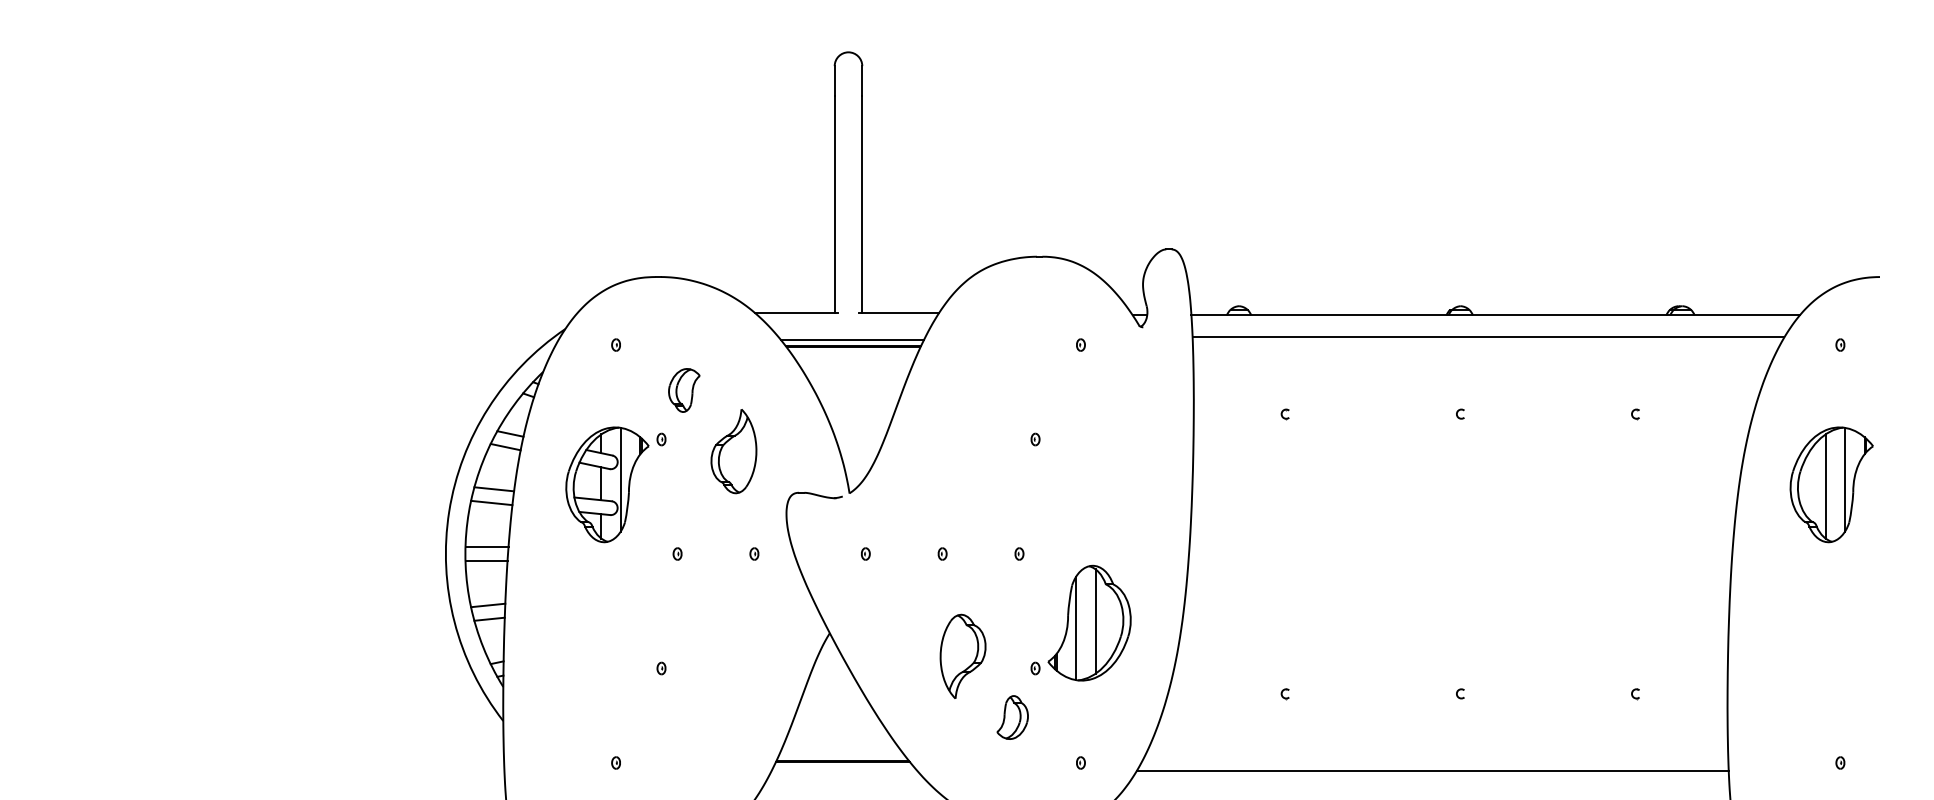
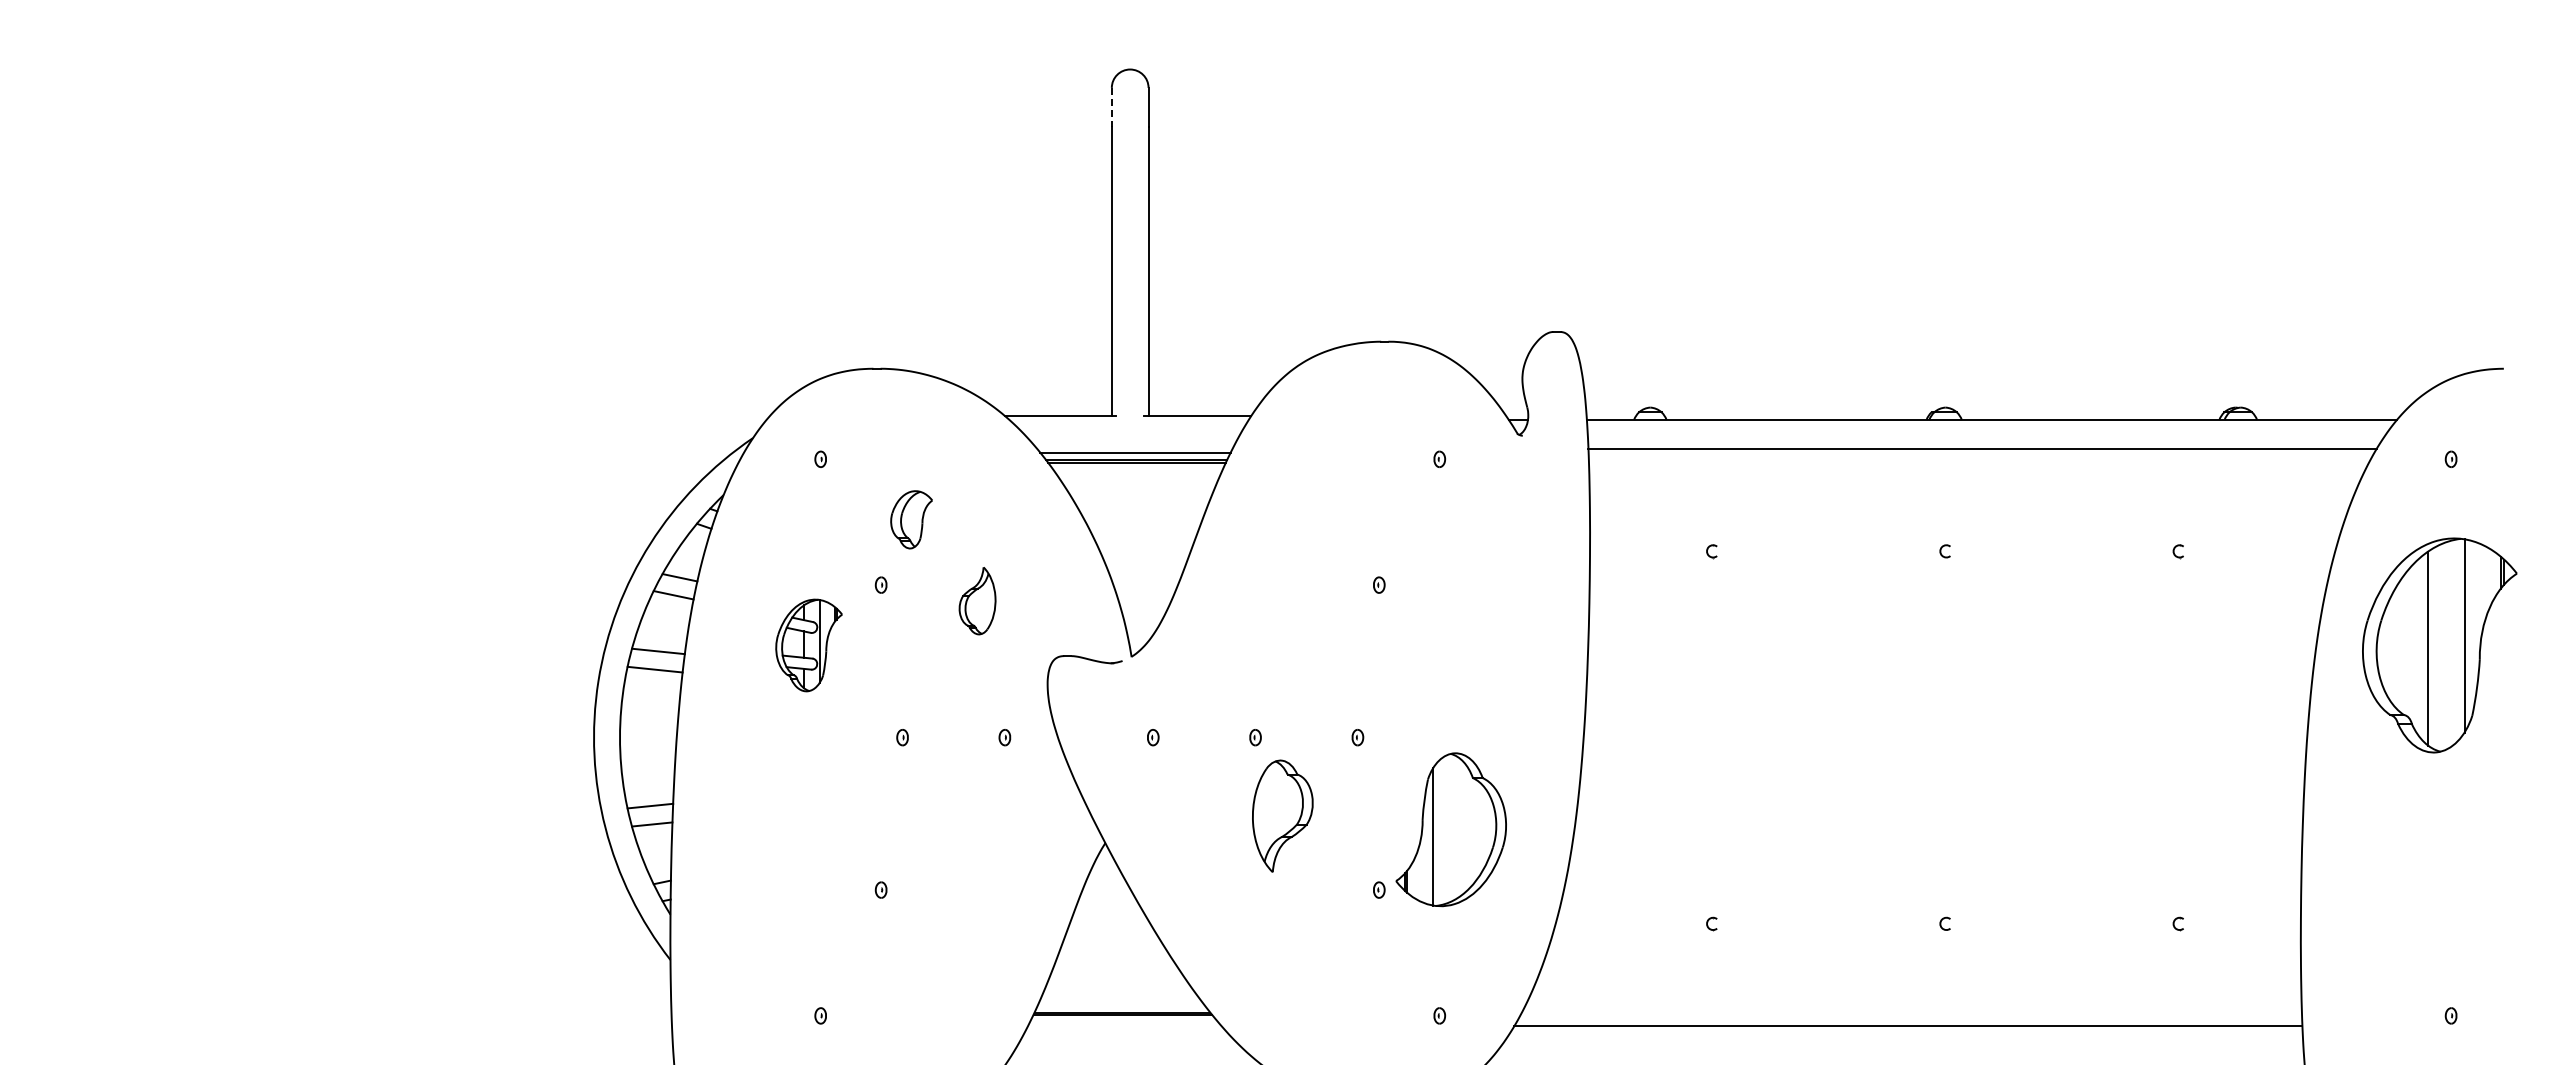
line: (834, 80) -> (1111, 107), solid -> dashed
part: (733, 451) -> (977, 600), size x0.6
part: (606, 484) -> (808, 645), size x0.6
part: (1831, 484) -> (2439, 645), size x1.4
line: (486, 547) -> (648, 728), removed
line: (486, 560) -> (648, 746), removed
line: (1095, 621) -> (1459, 827), removed
part: (962, 656) -> (1282, 815), moved
part: (1012, 716) -> (1348, 954), removed

